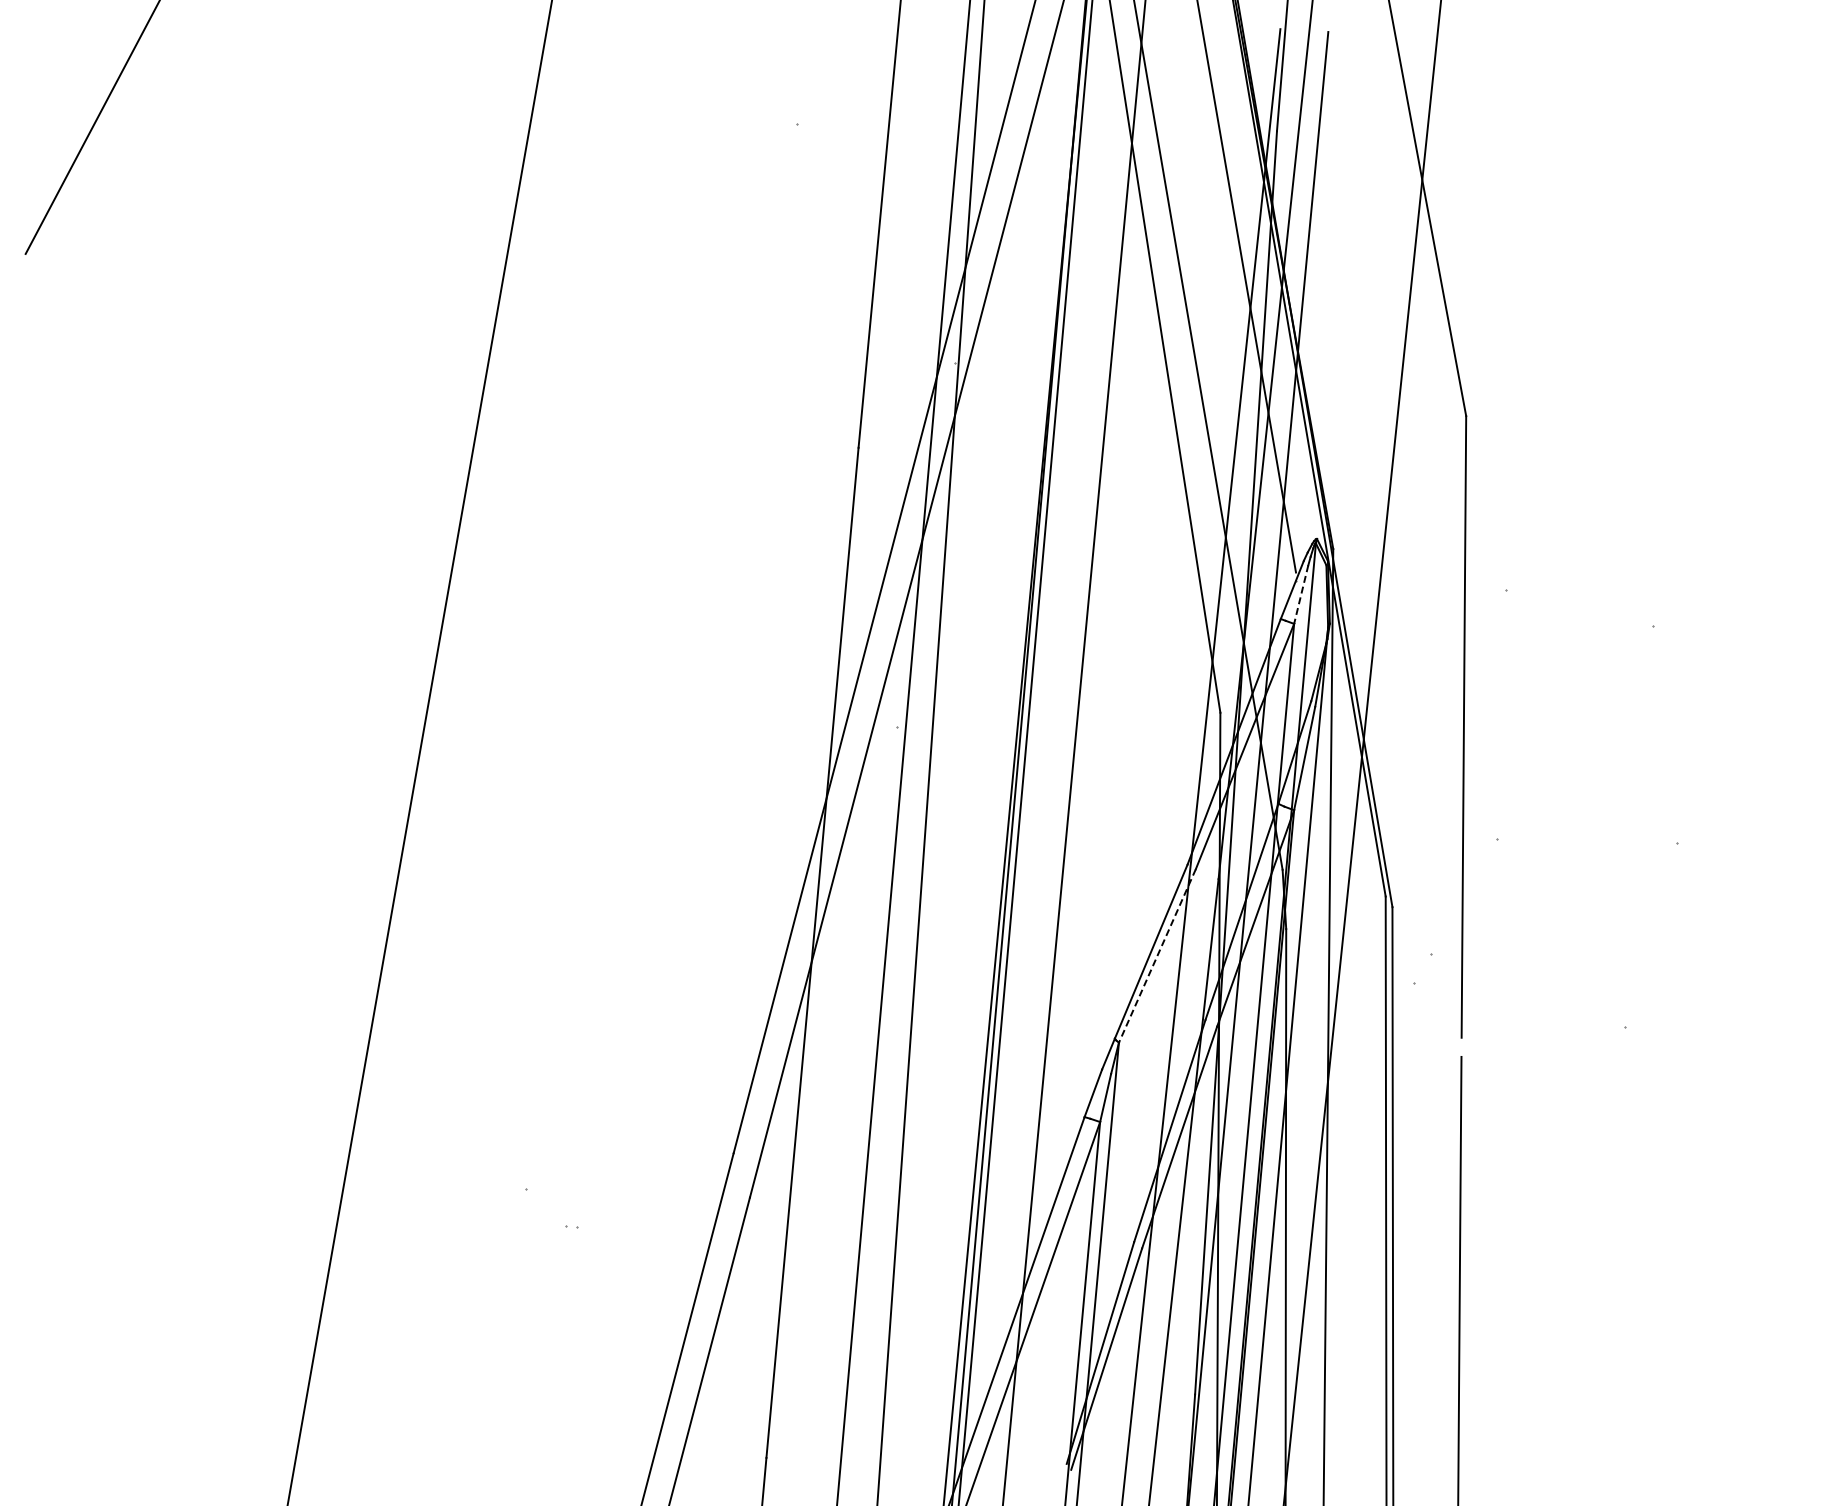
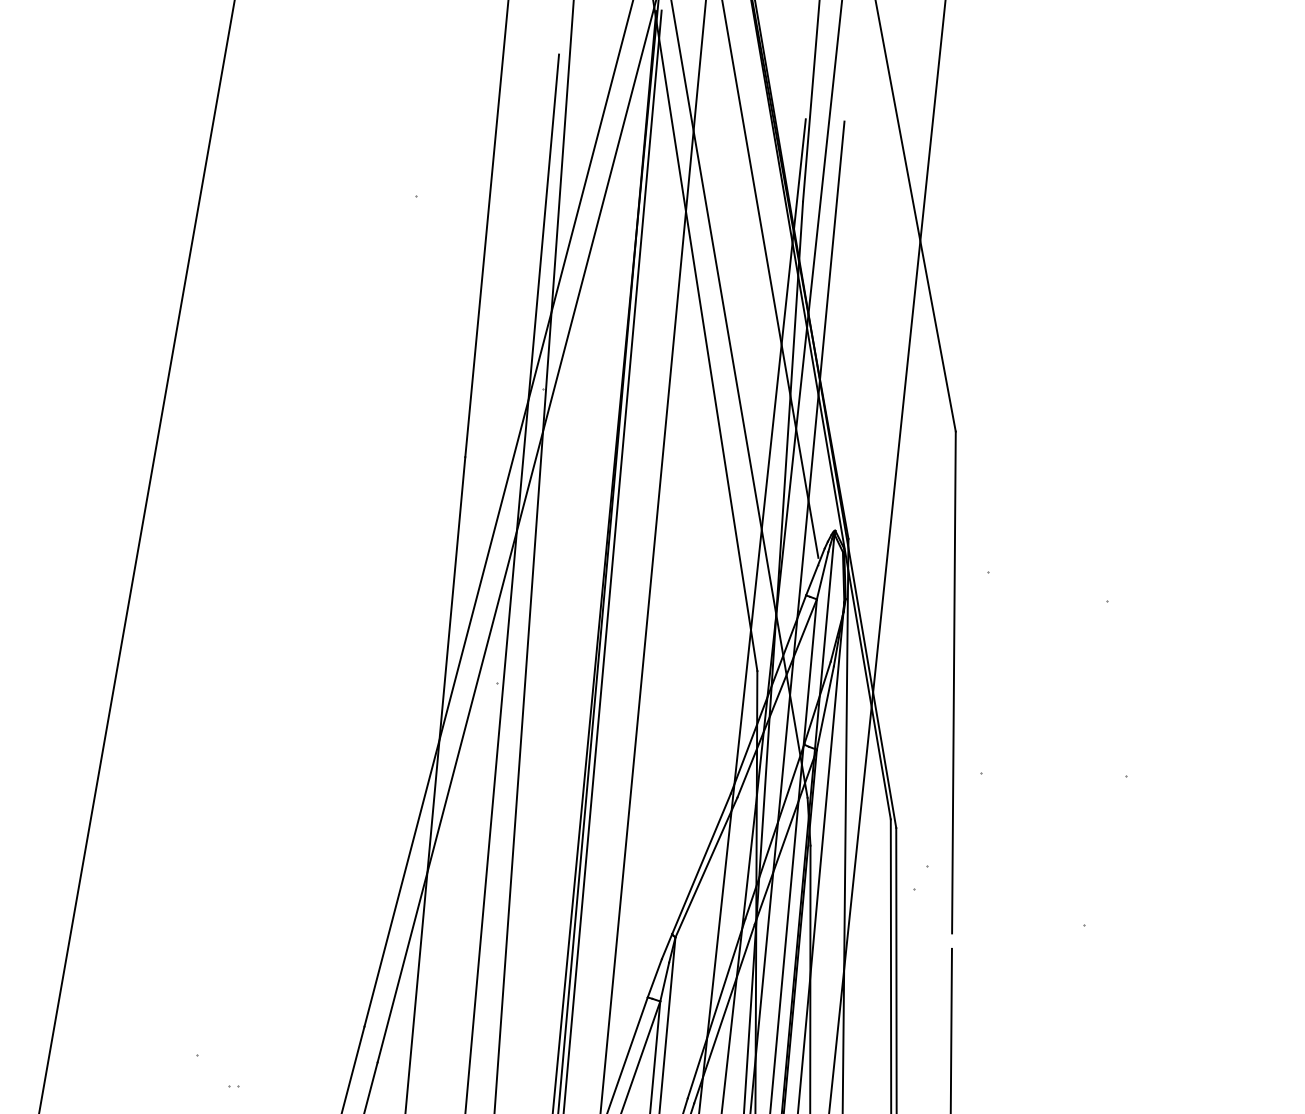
line: (1301, 595) -> (822, 576), dashed -> solid
line: (1157, 955) -> (706, 867), dashed -> solid

